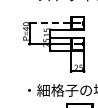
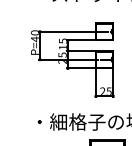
line: (48, 23) -> (65, 31), dashed -> solid

